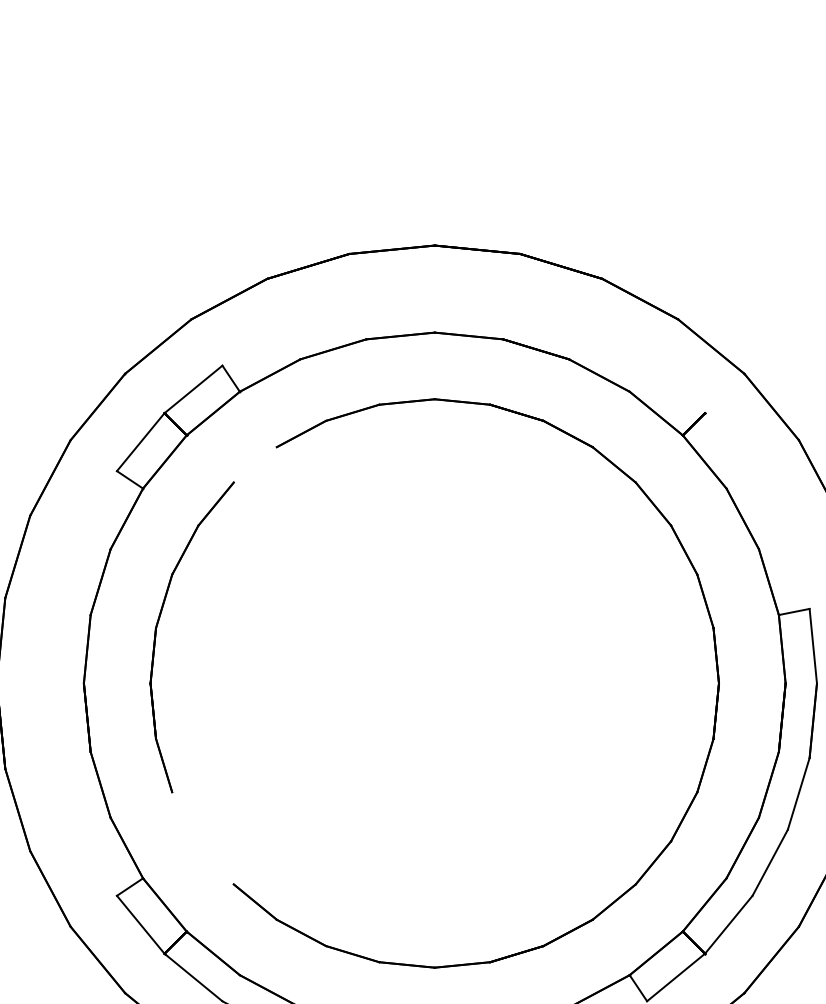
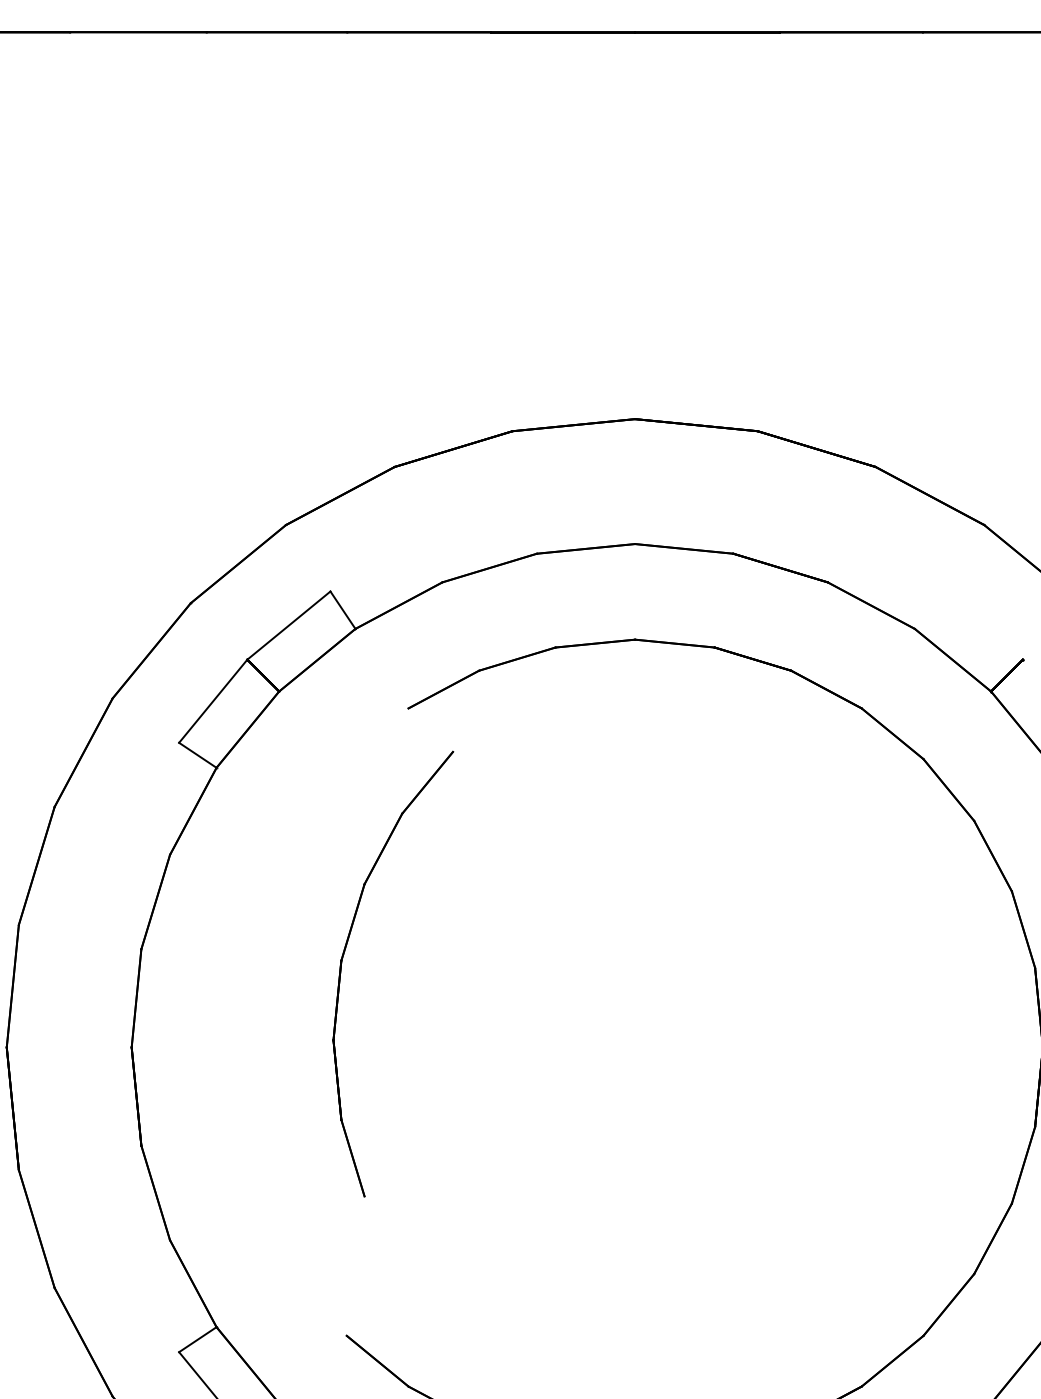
part: (156, 637) -> (342, 974), moved

